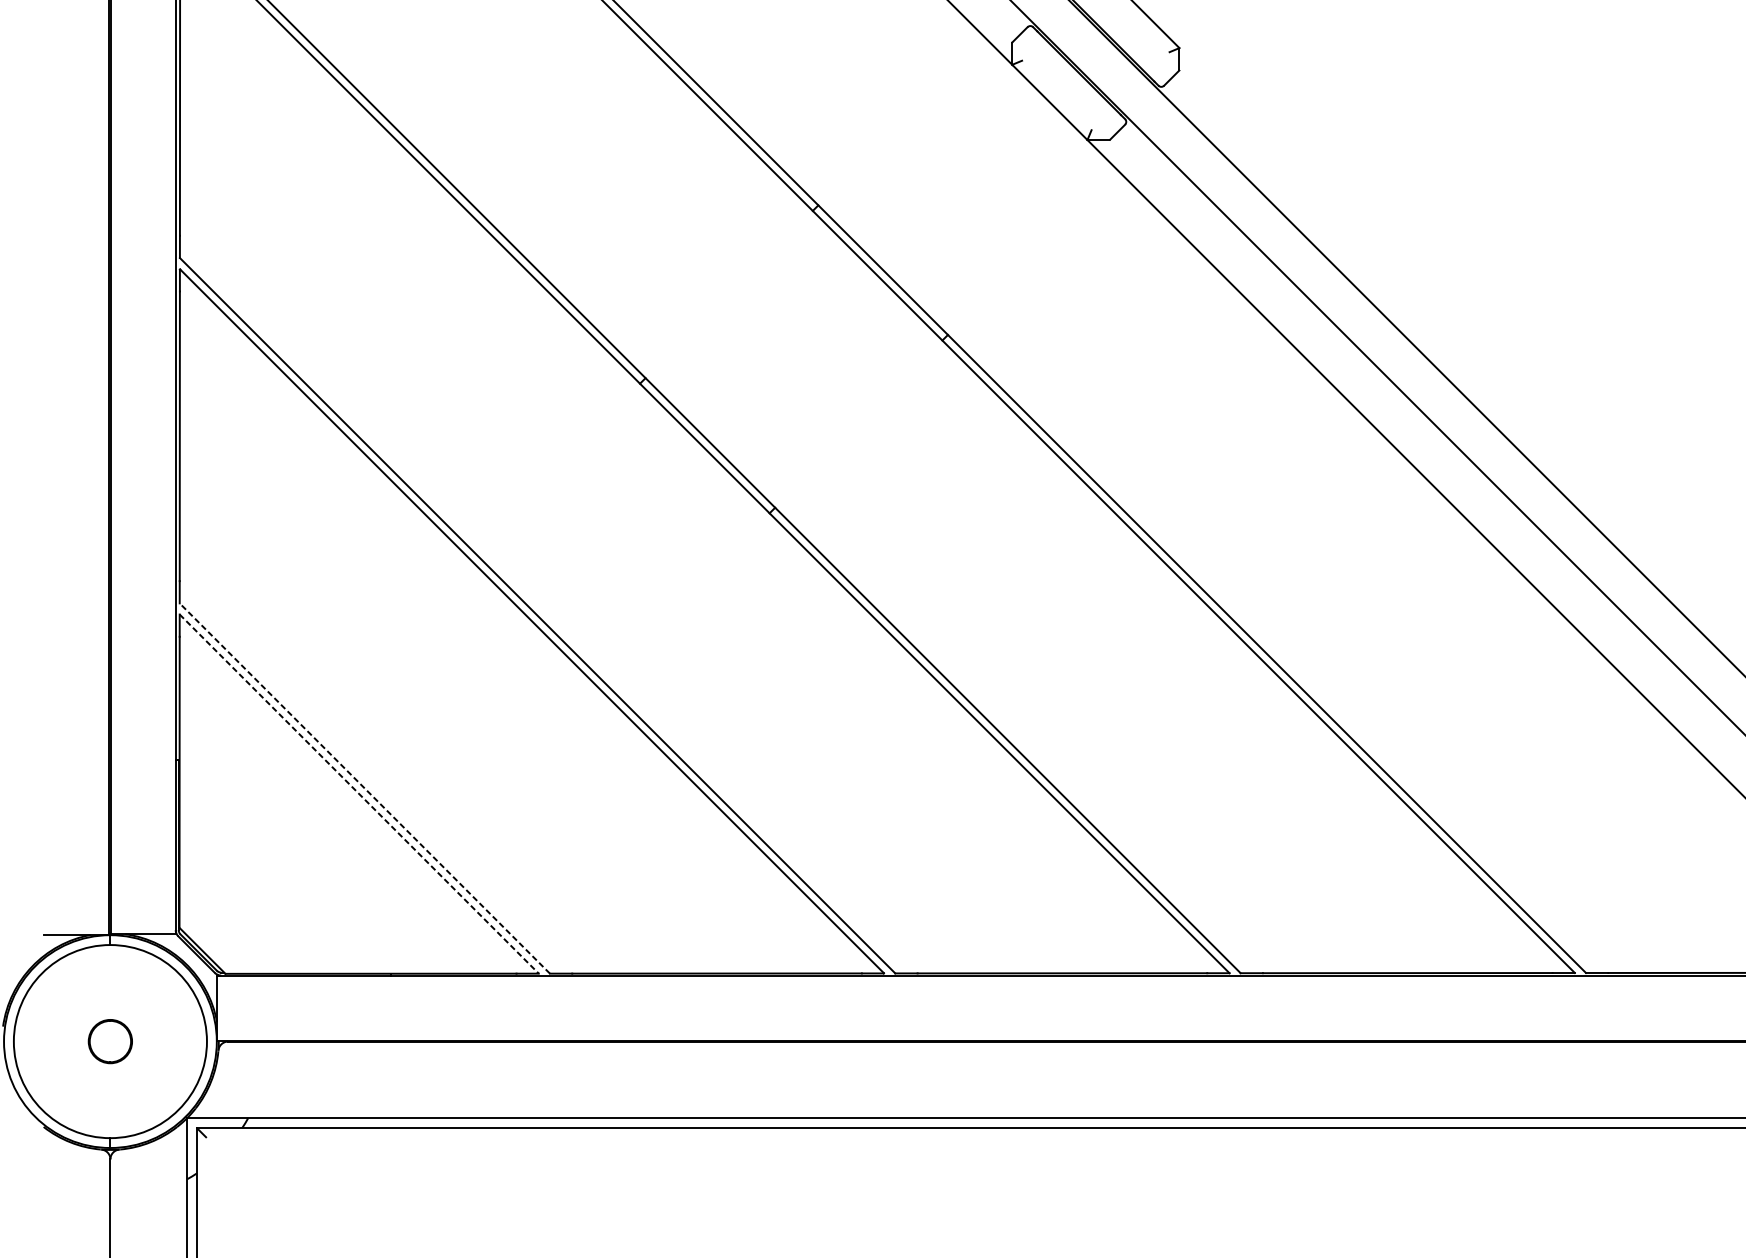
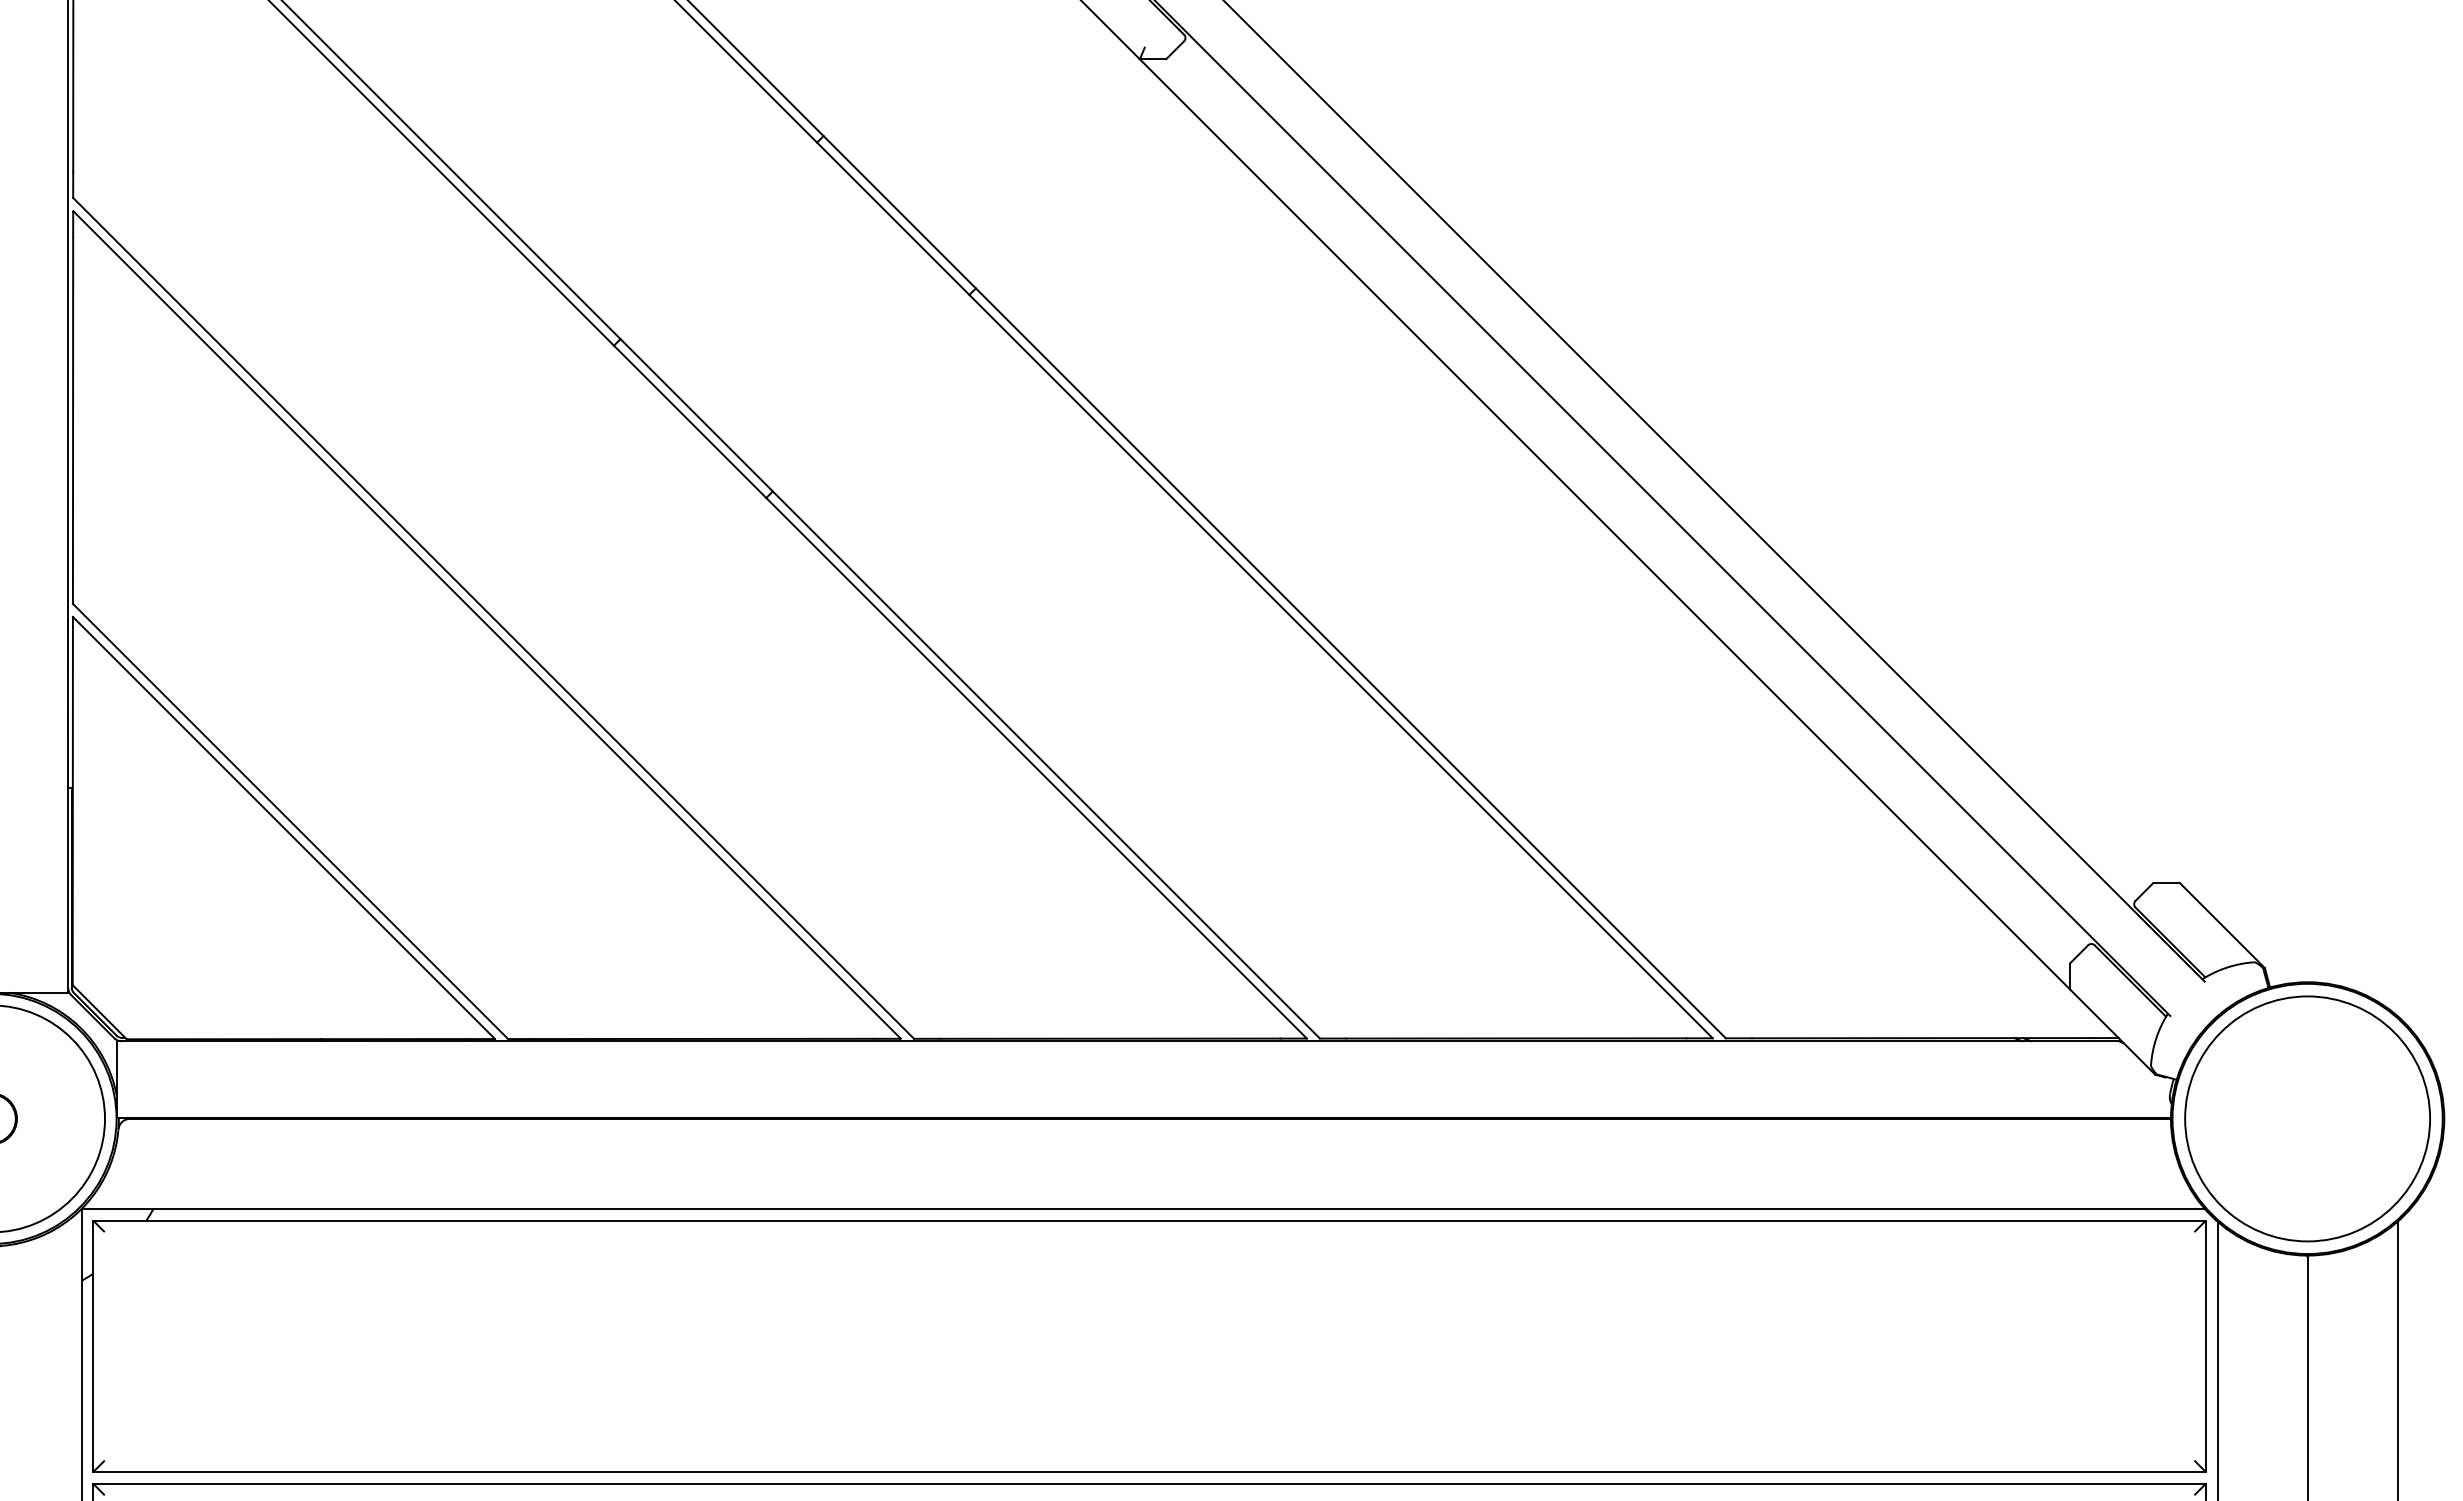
line: (364, 788) -> (290, 821), dashed -> solid
line: (359, 794) -> (284, 828), dashed -> solid

